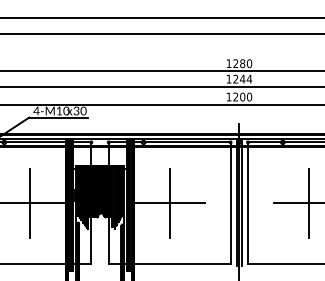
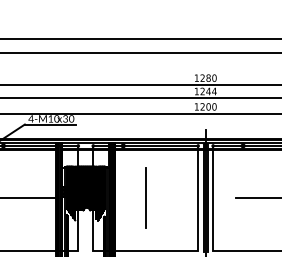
line: (29, 203) -> (25, 198), removed
line: (169, 203) -> (145, 198), removed
line: (308, 203) -> (265, 198), removed

